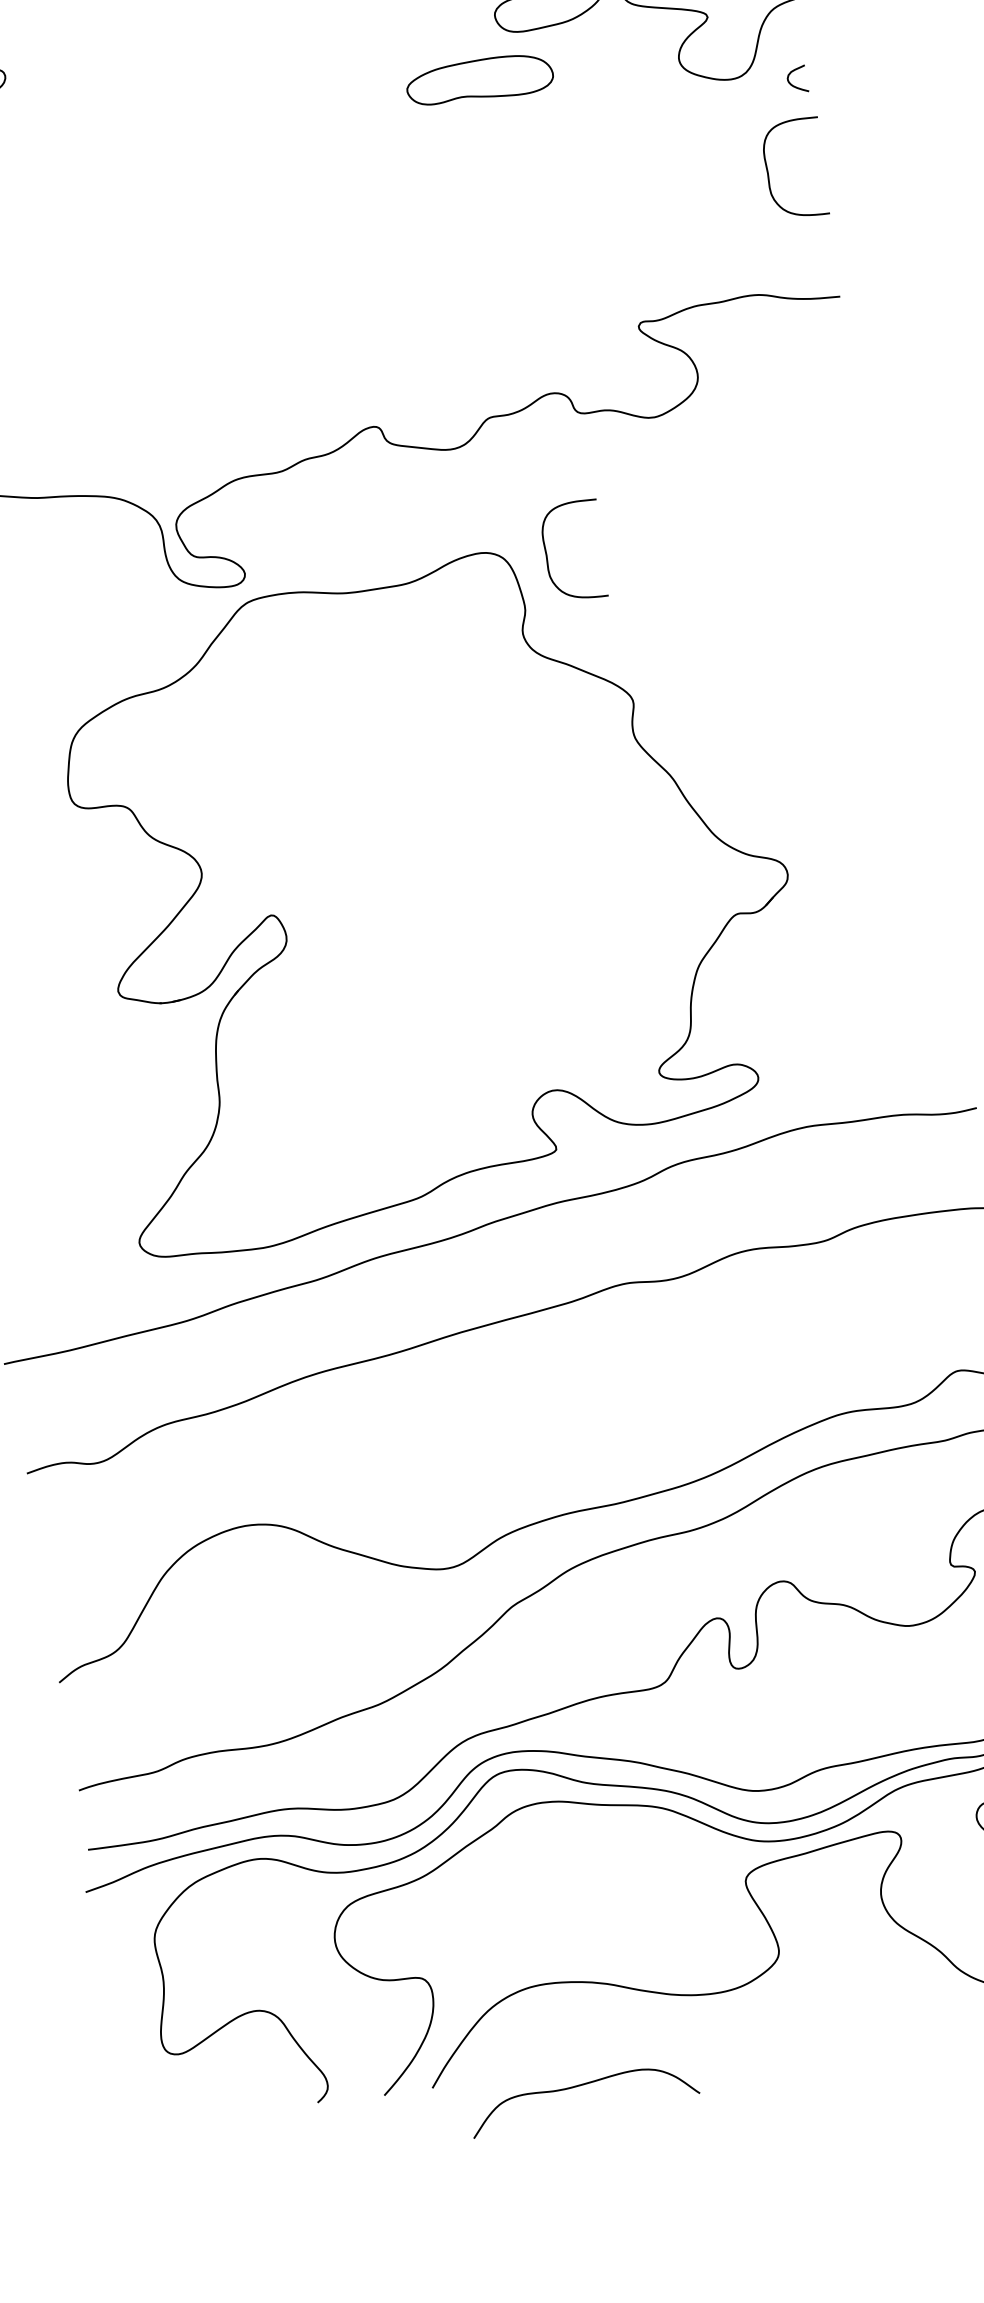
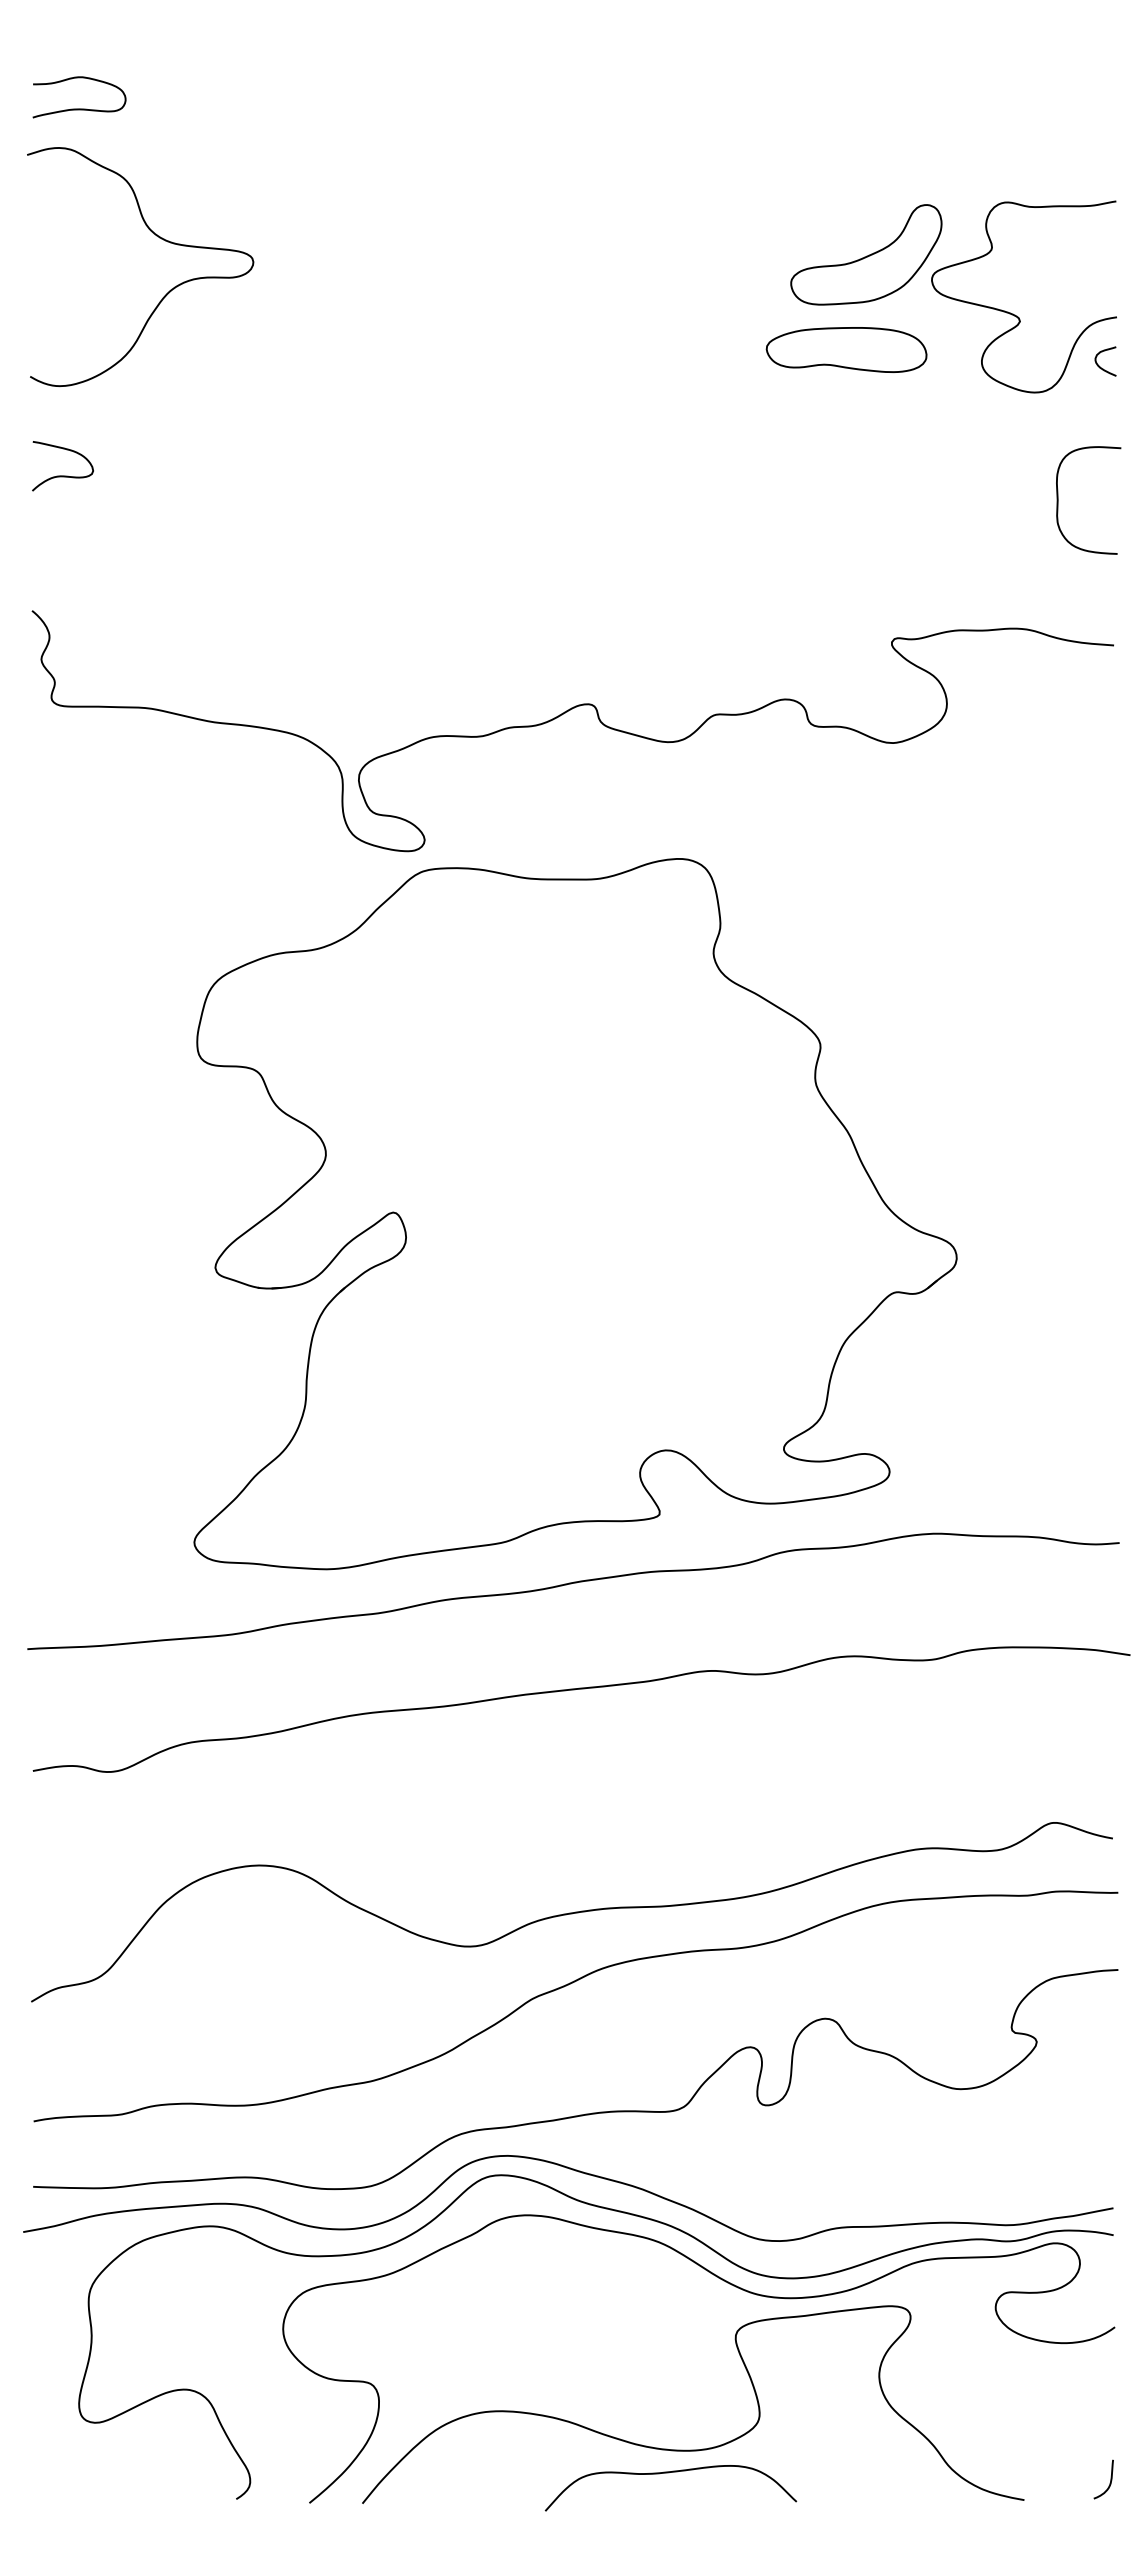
part: (479, 80) -> (846, 349), moved
curve: (793, 85) -> (1100, 366), moved
curve: (547, 555) -> (753, 873), removed
curve: (580, 2086) -> (669, 2473), moved

